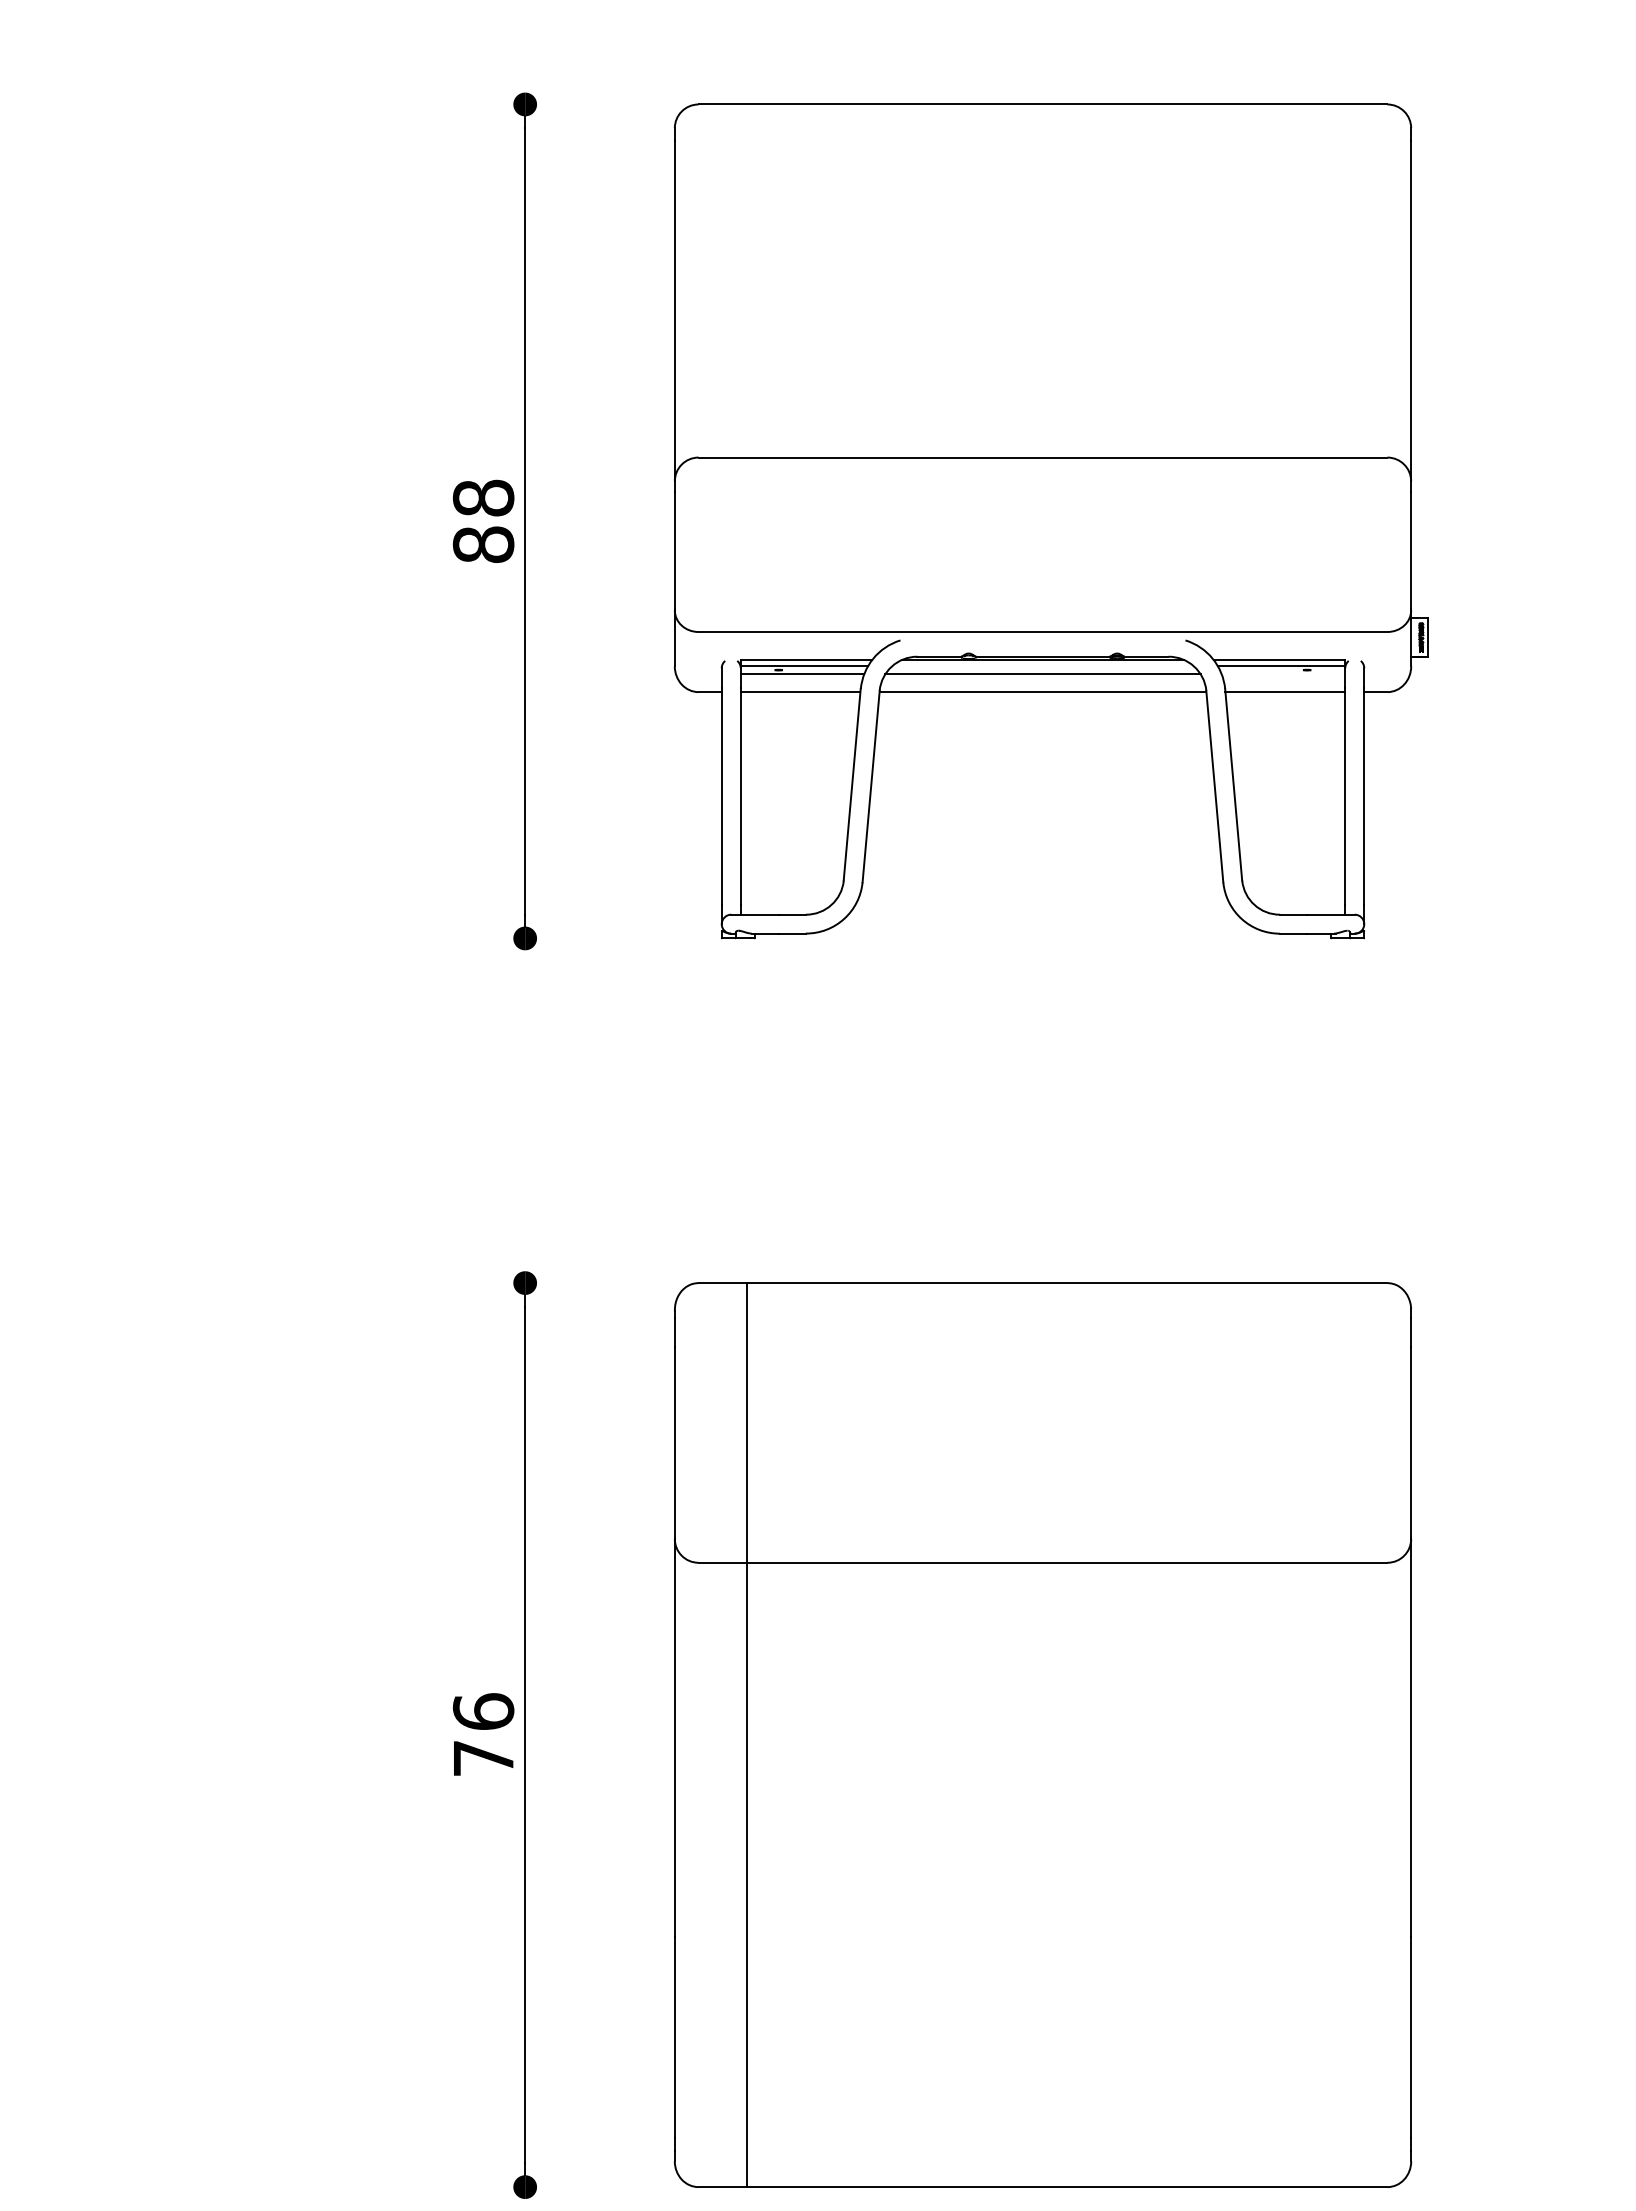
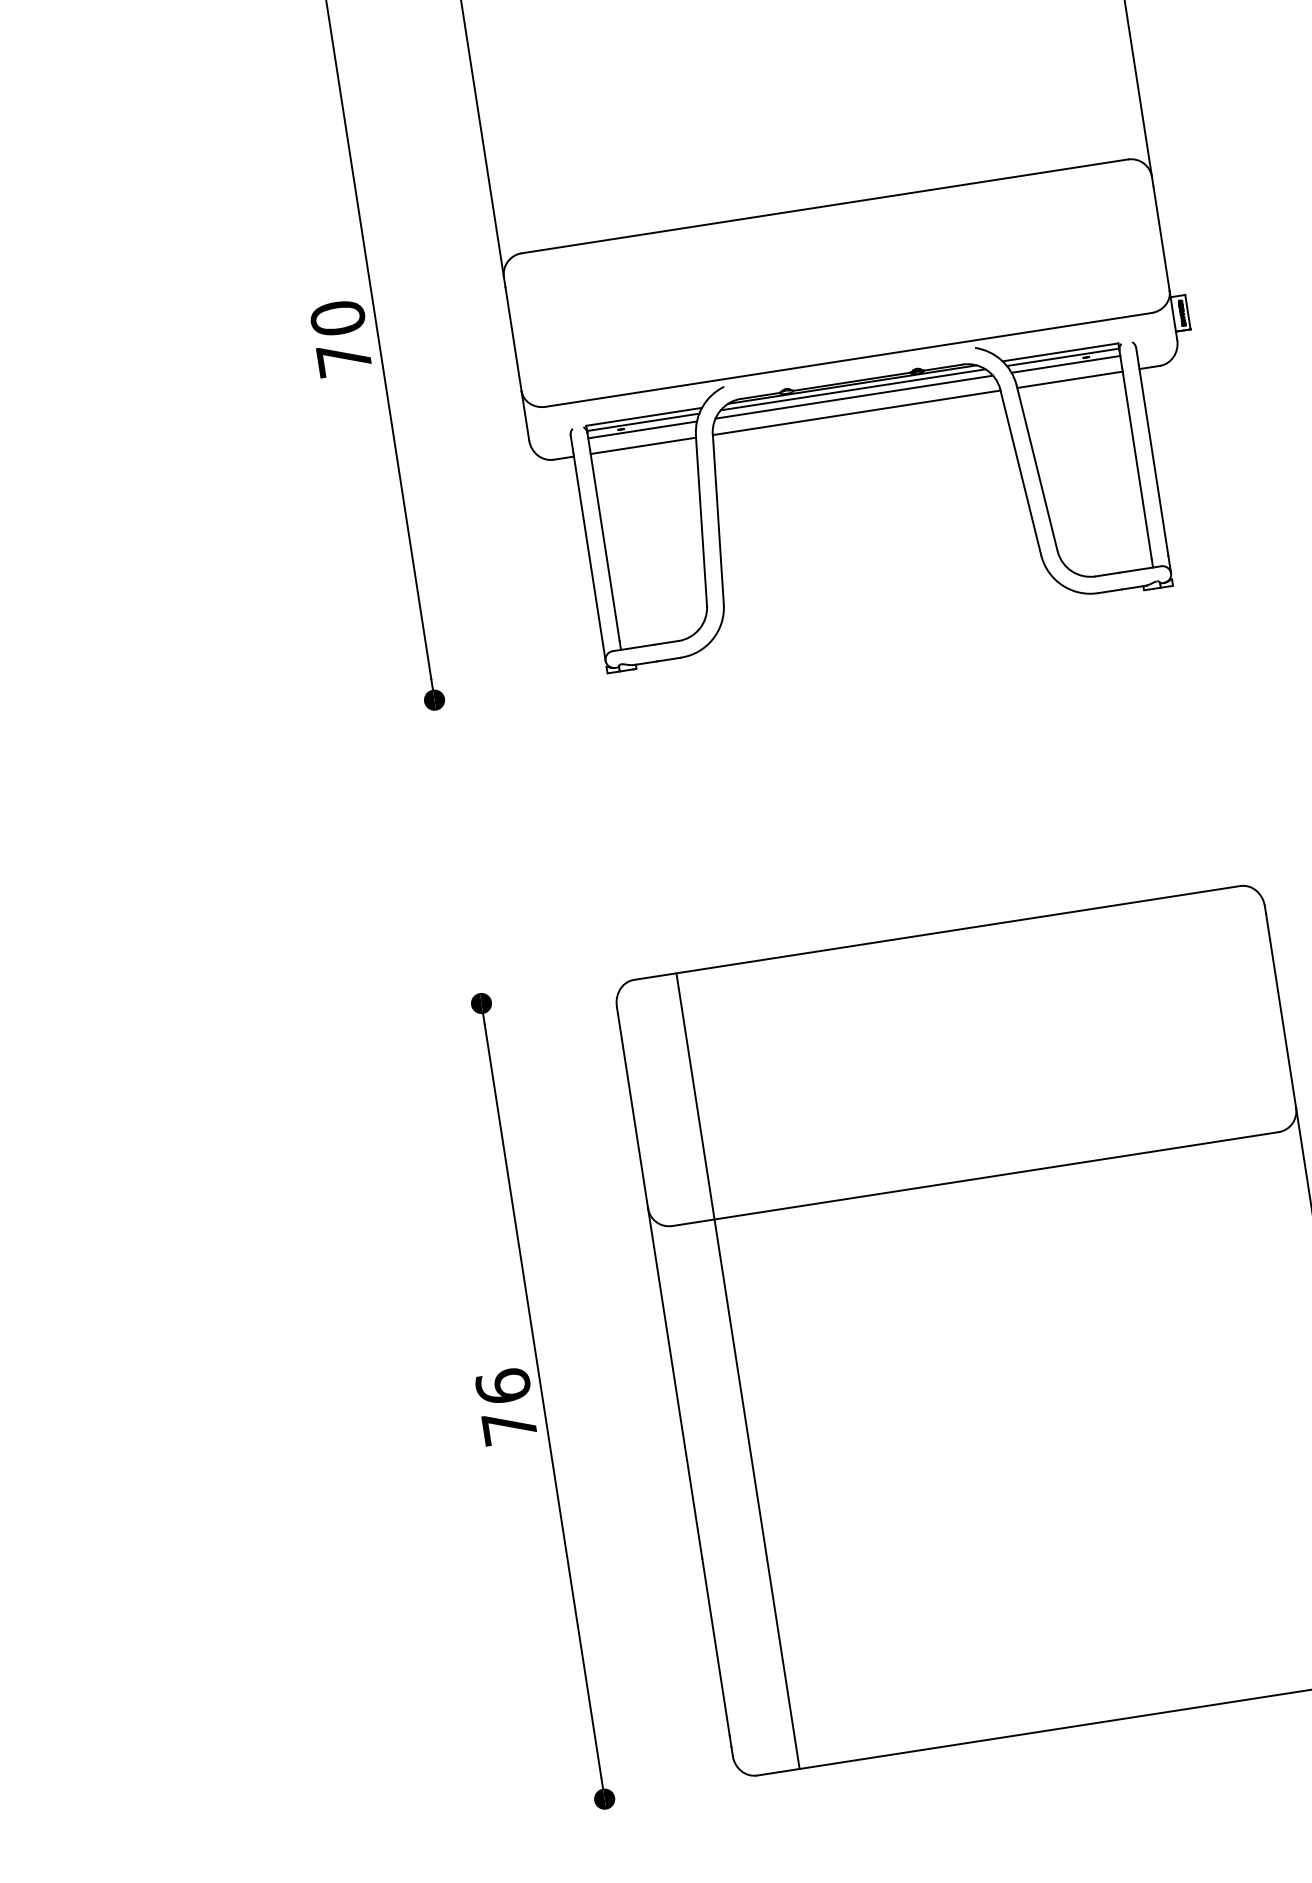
text: (483, 520) -> (340, 338), 88 -> 70
line: (1042, 666) -> (852, 390), added
line: (1283, 674) -> (1065, 364), added

